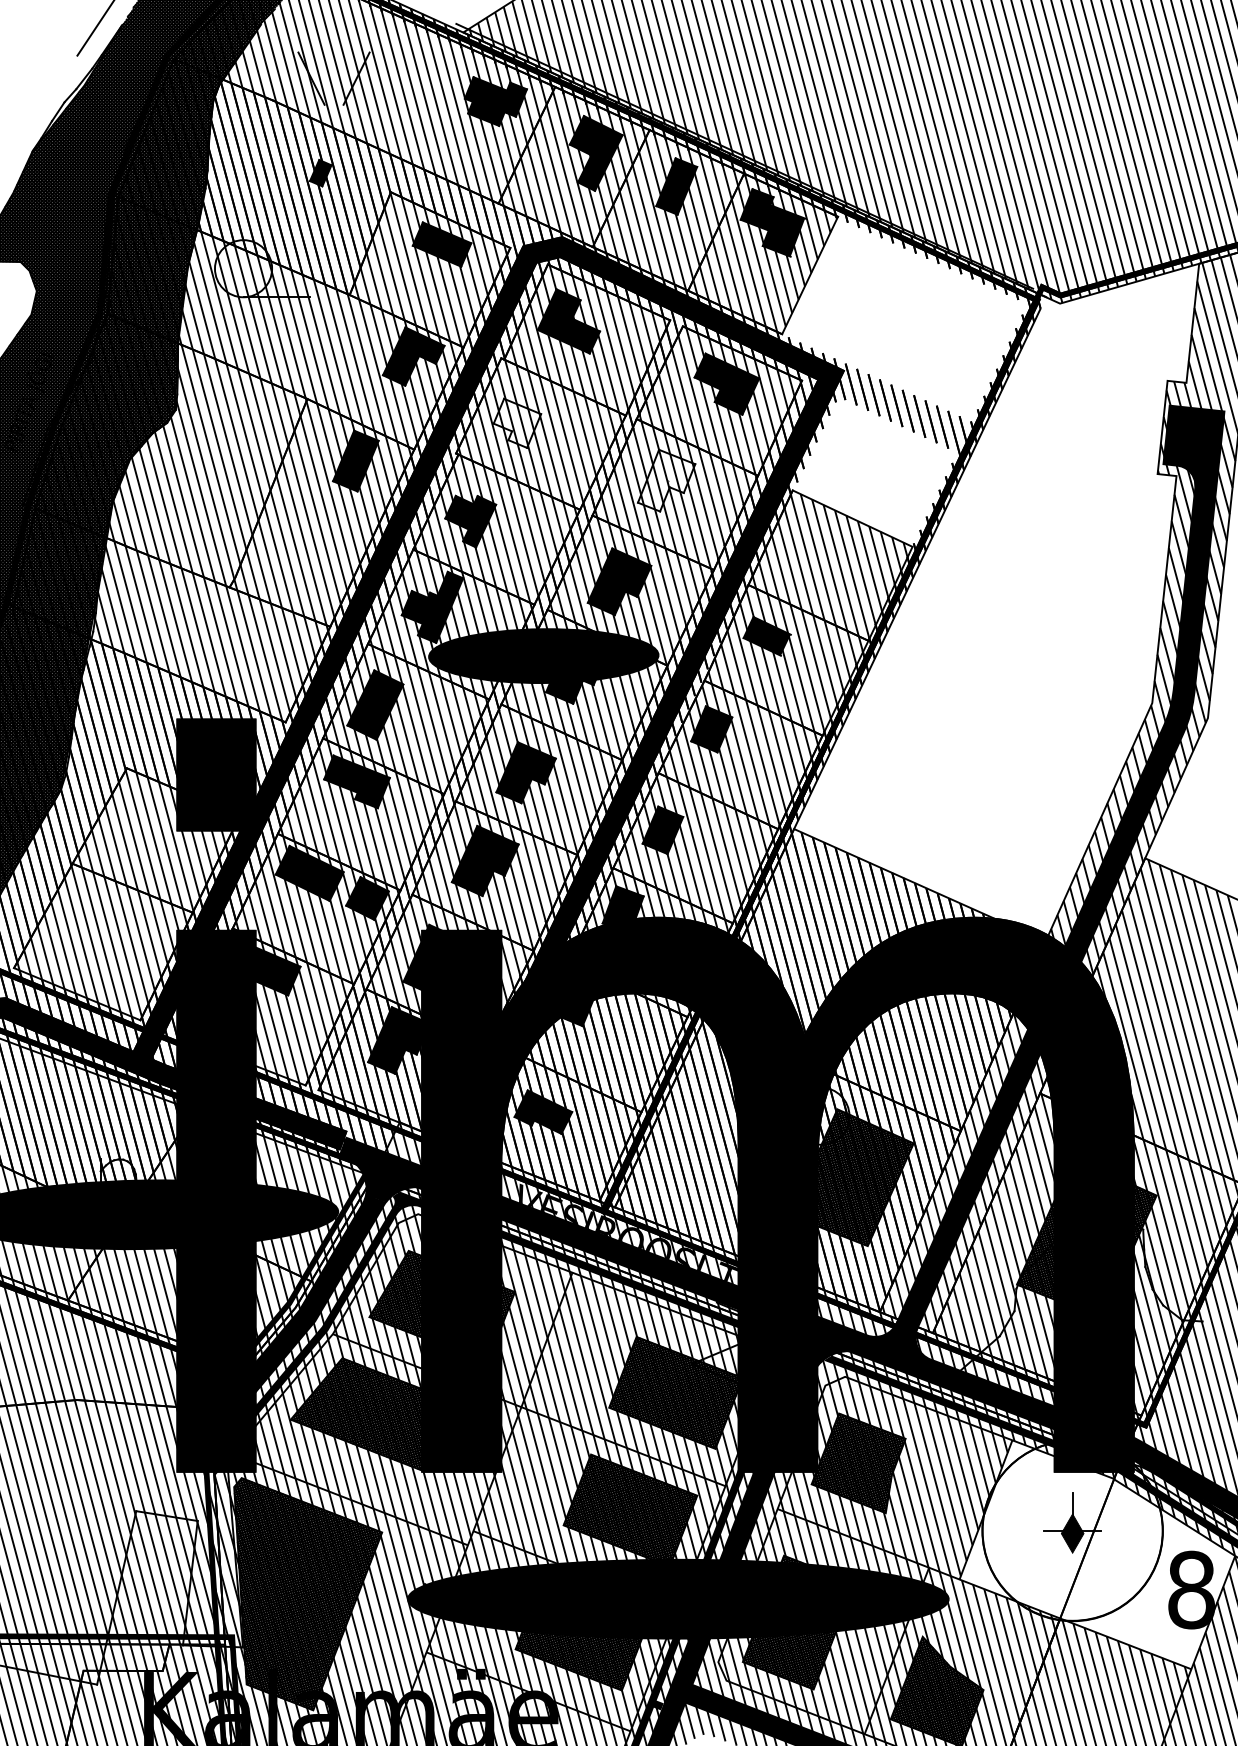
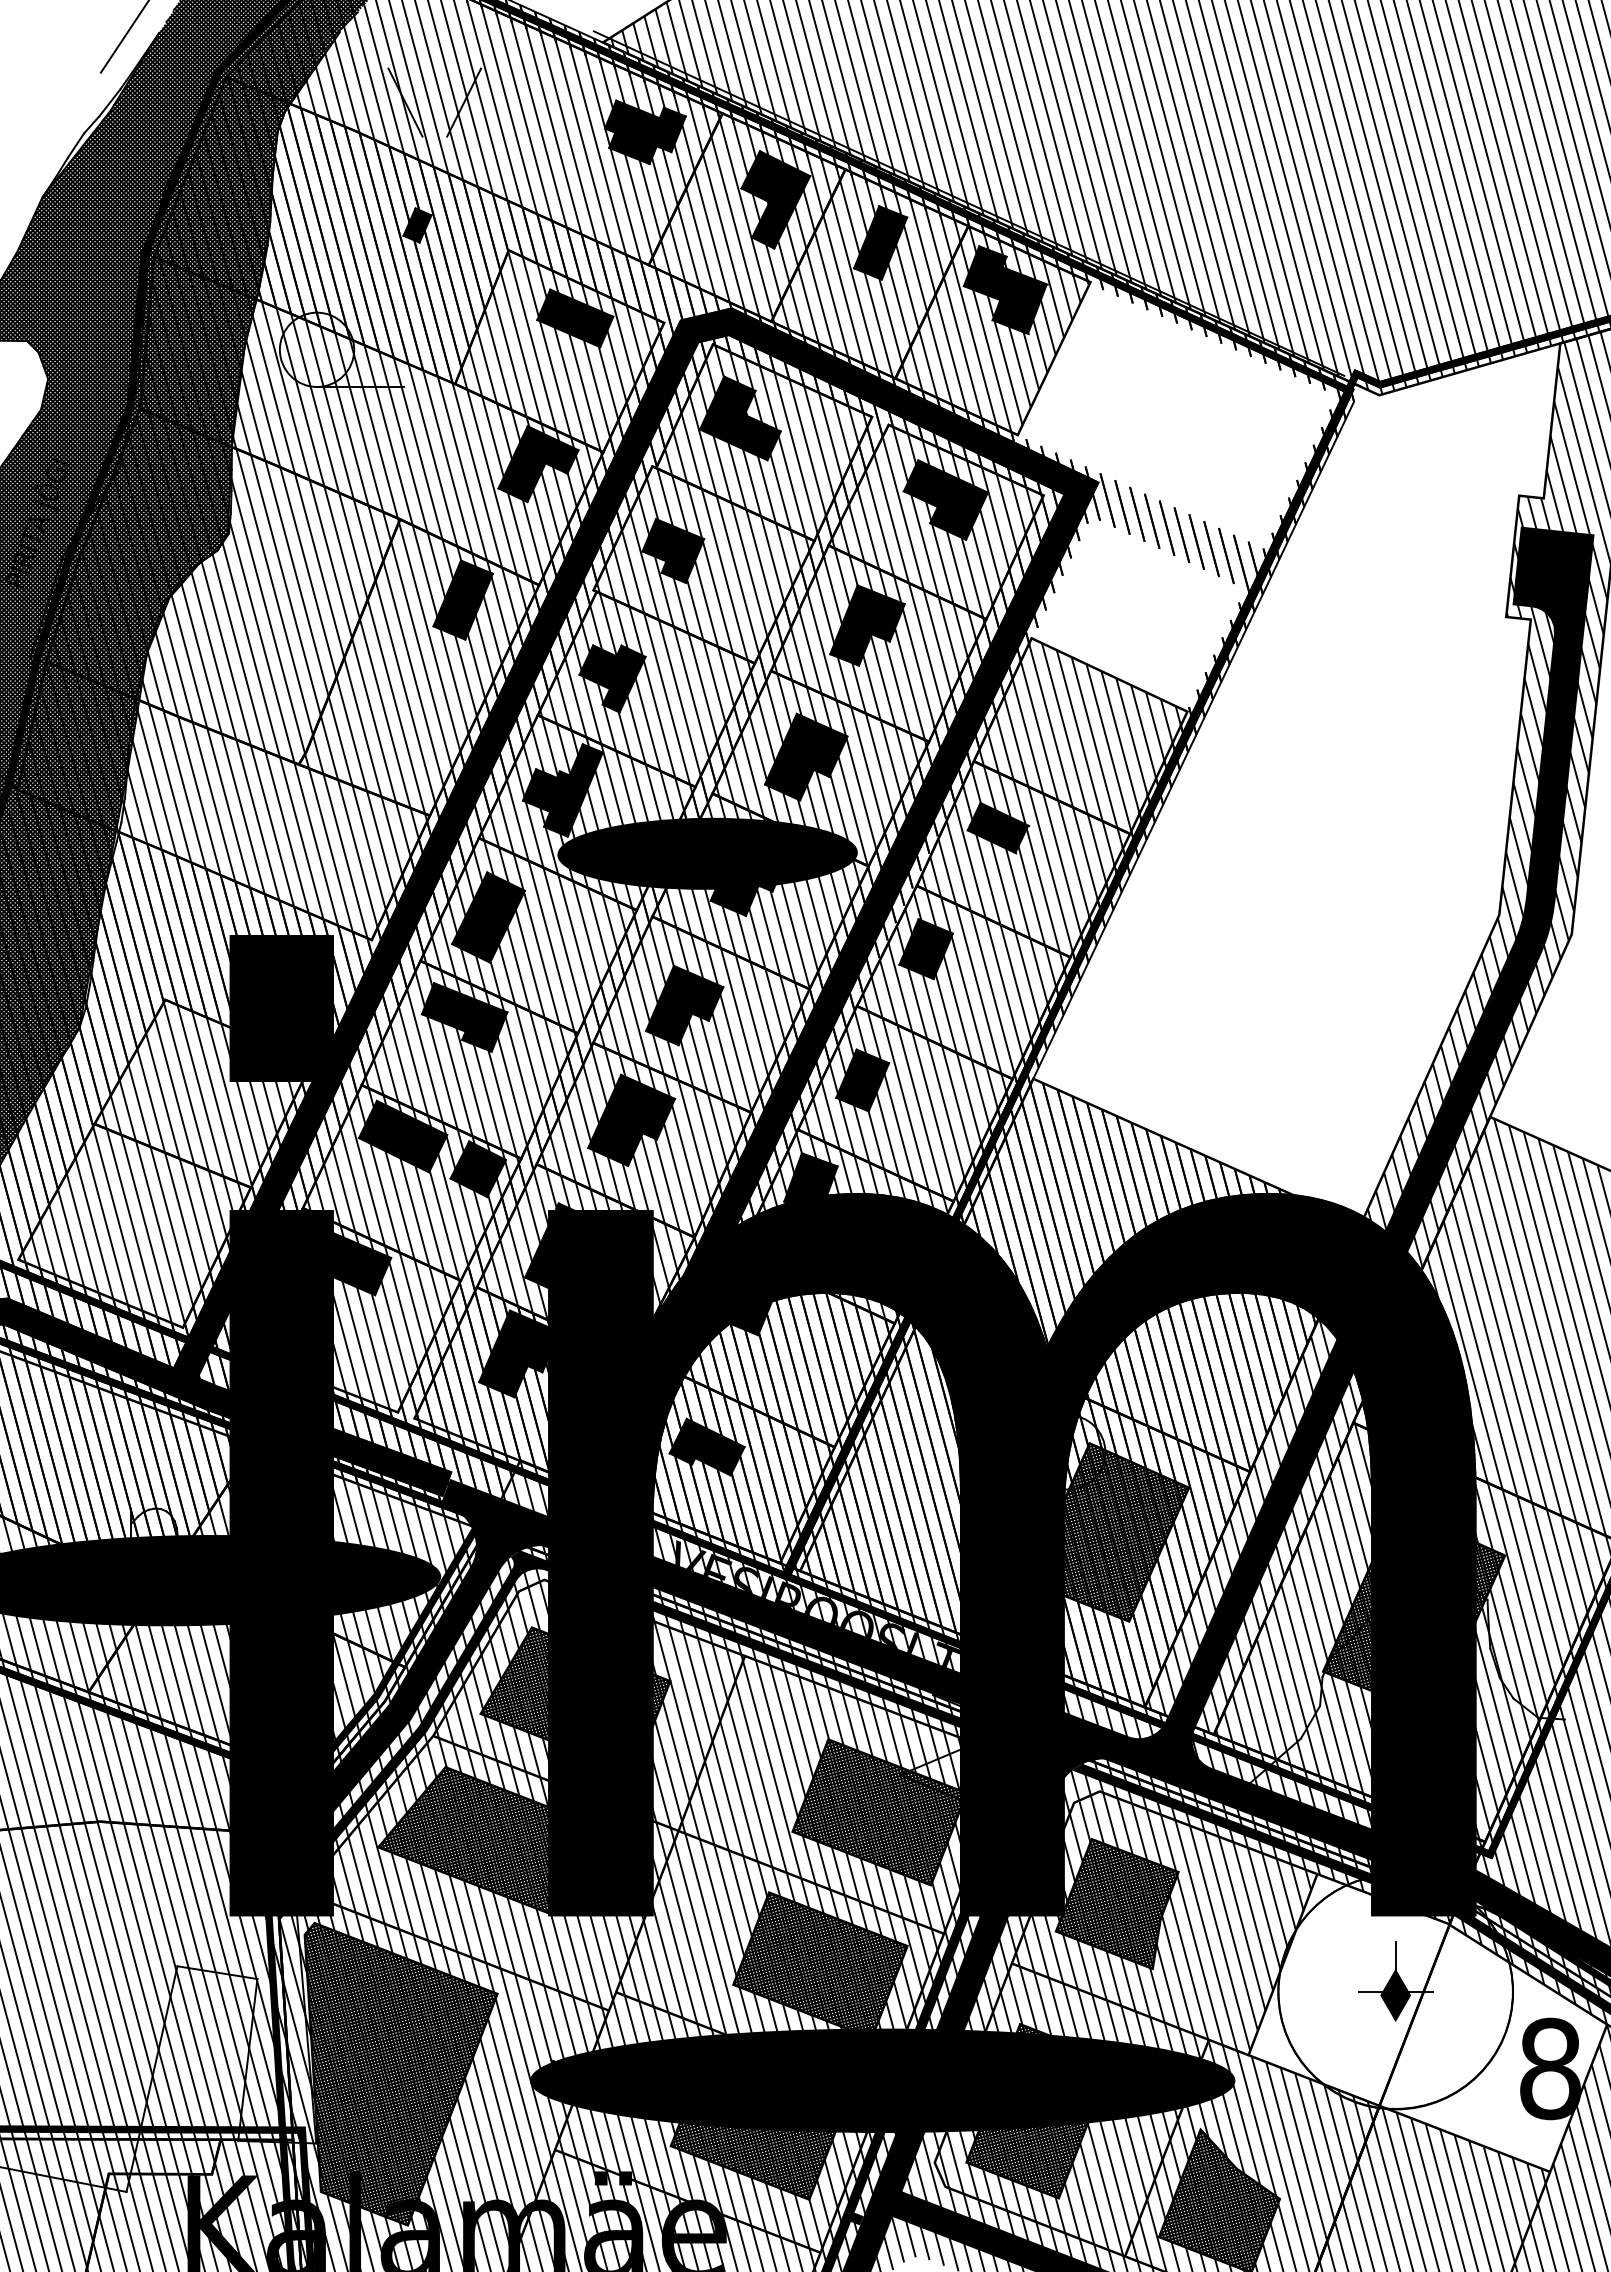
fill: (517, 422) -> (673, 549), added
fill: (666, 480) -> (867, 625), added

